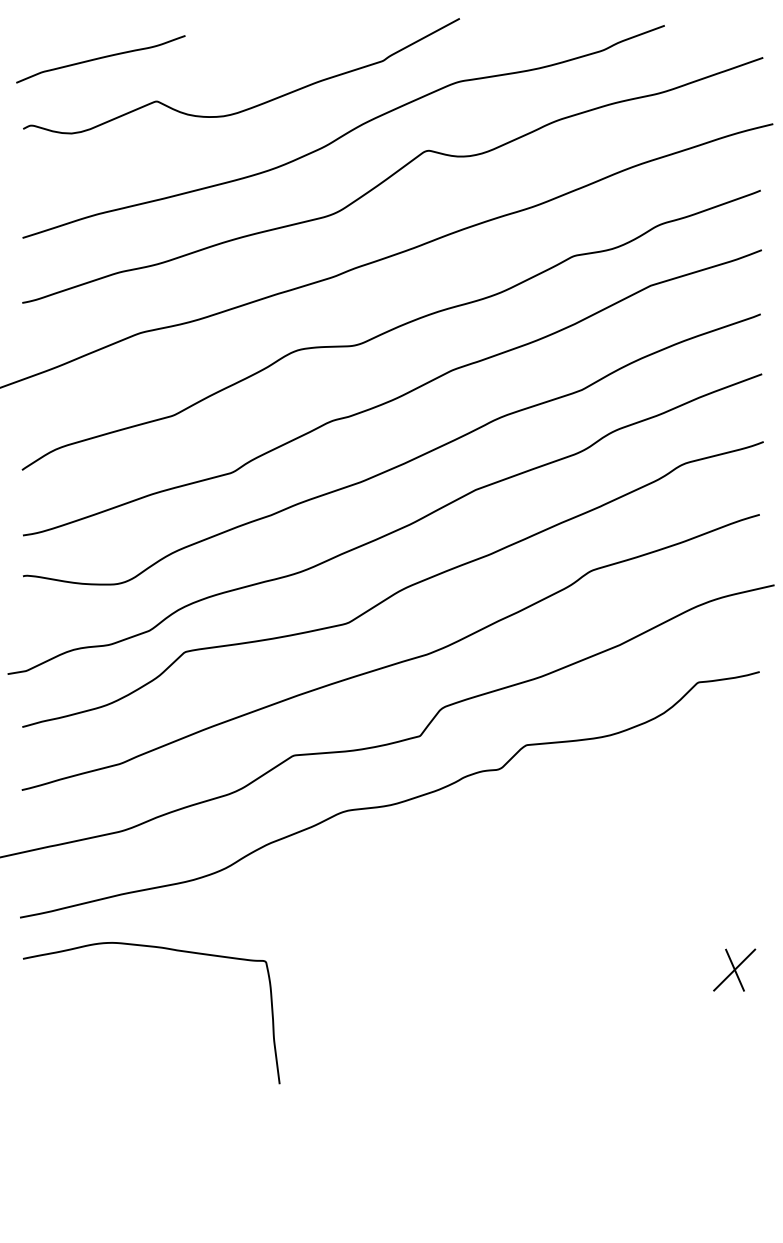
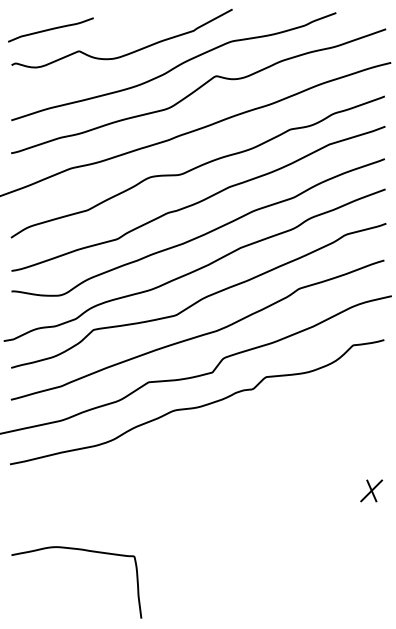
curve: (155, 949) -> (78, 550), moved

